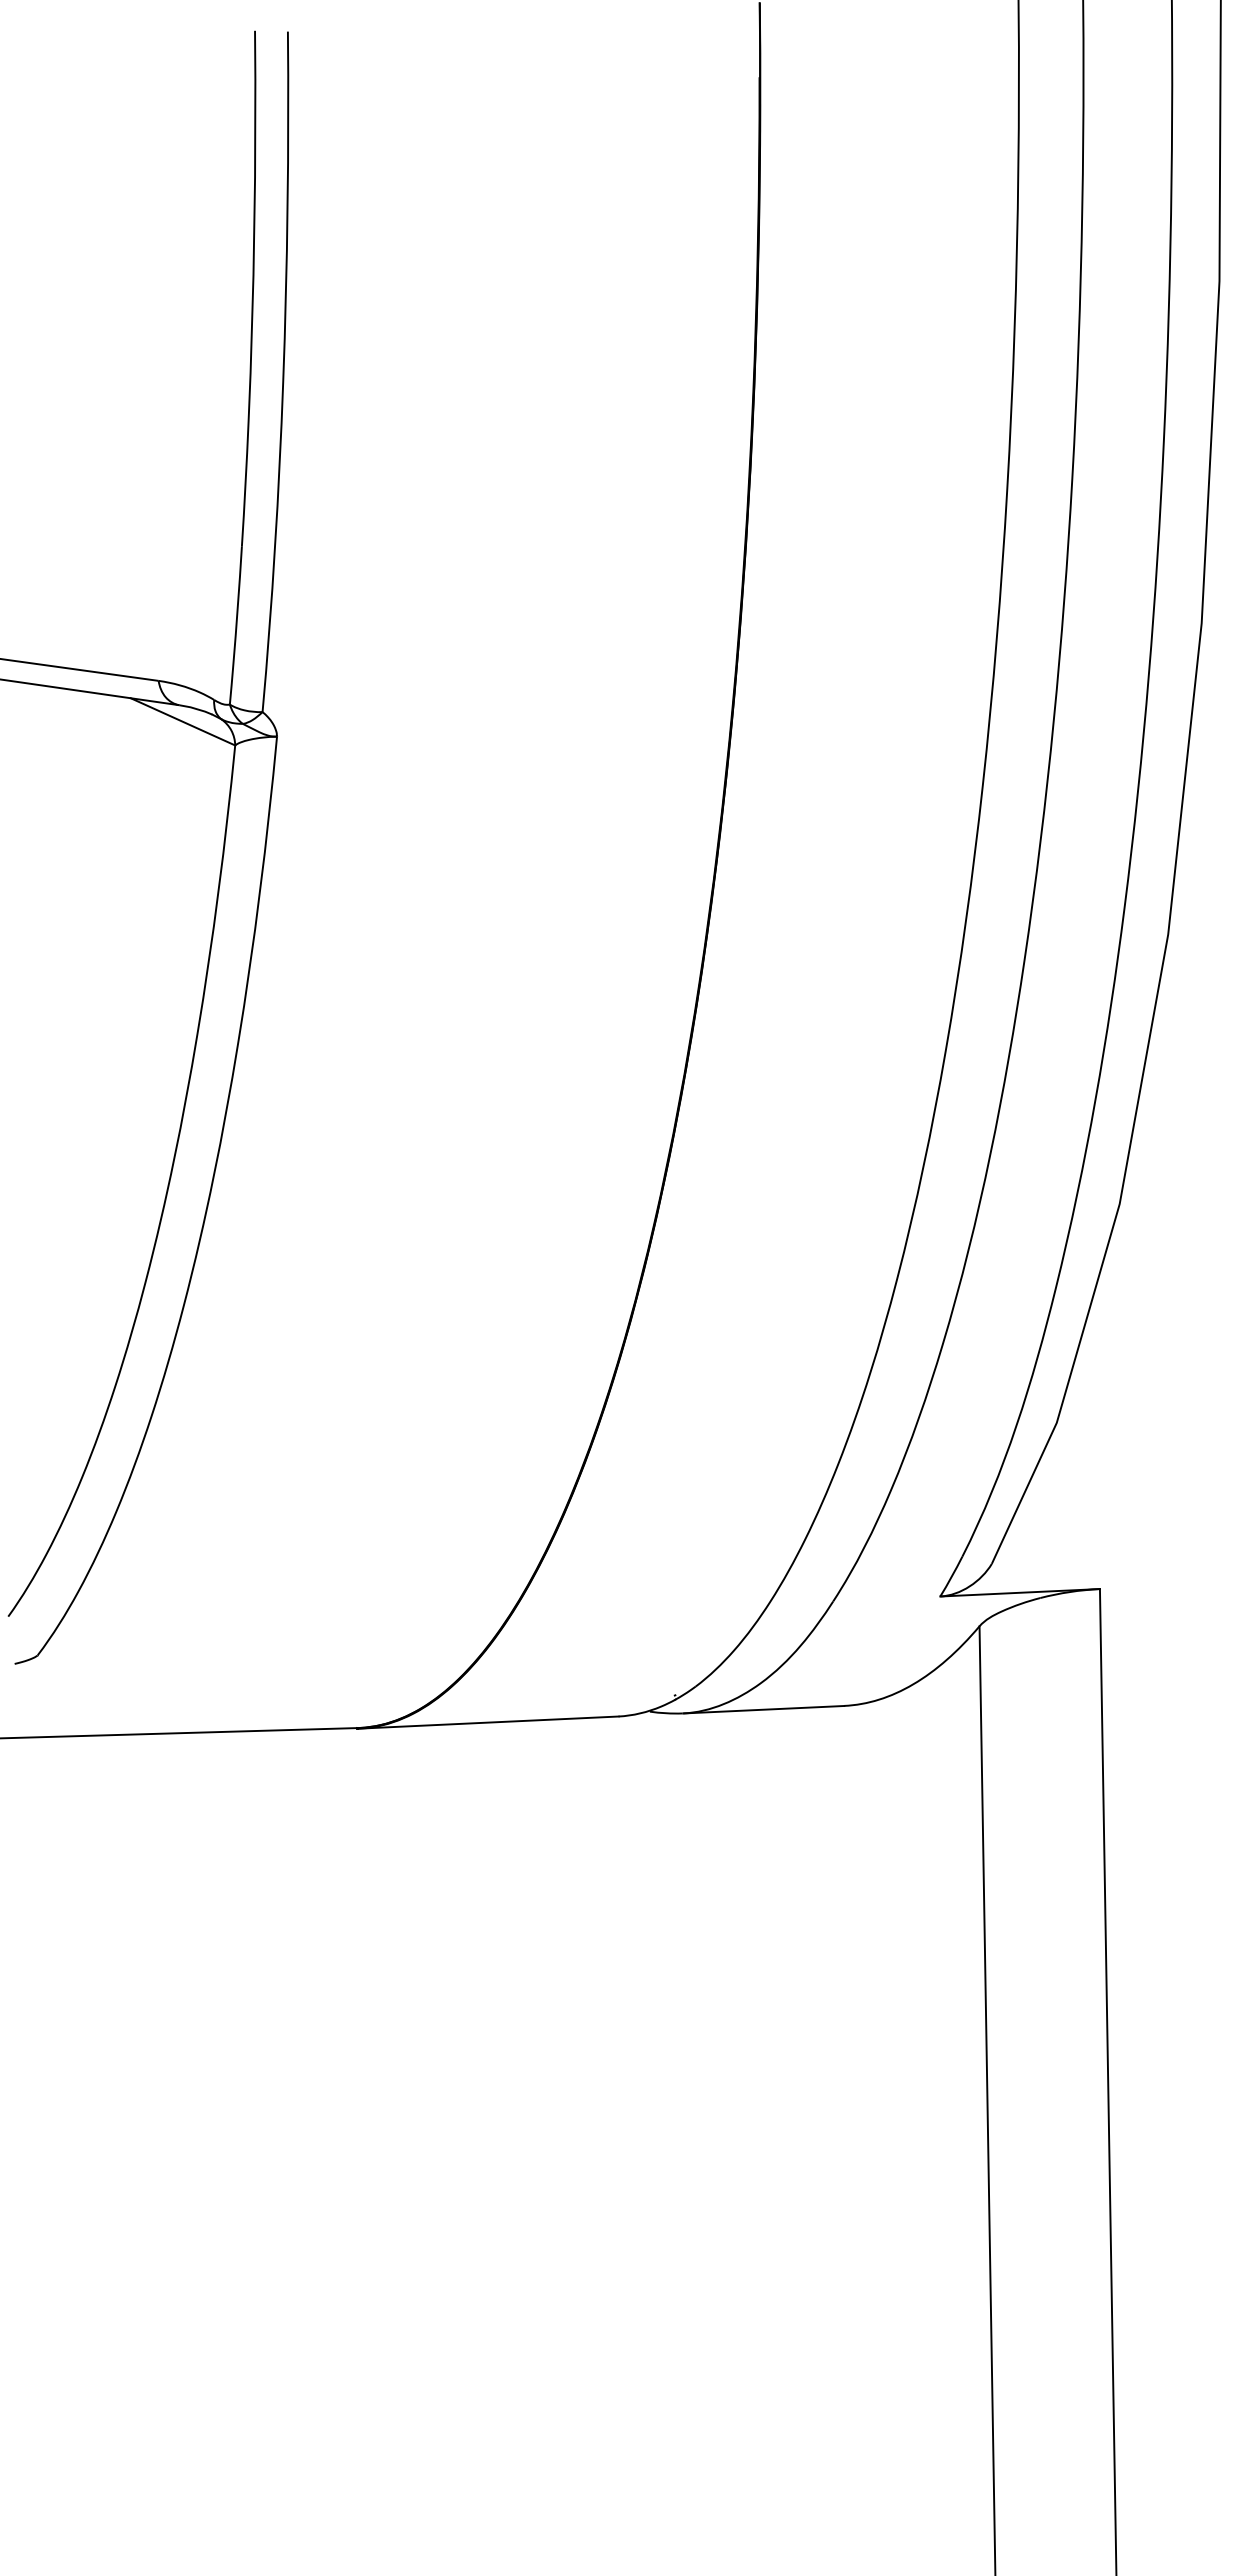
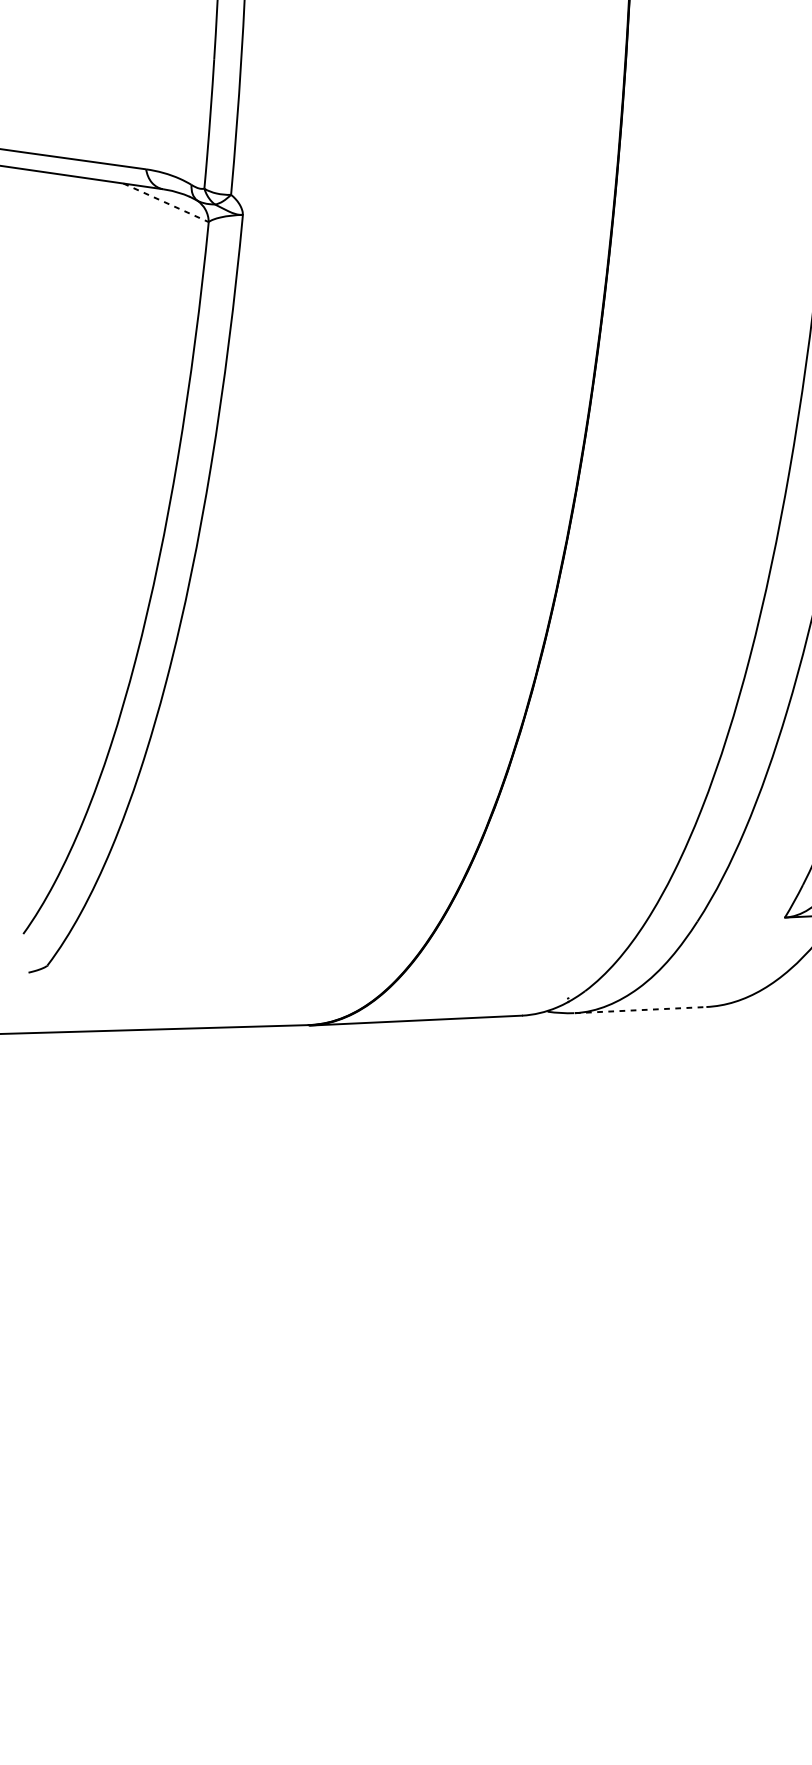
line: (183, 722) -> (166, 203), solid -> dashed
line: (763, 1709) -> (640, 1009), solid -> dashed

